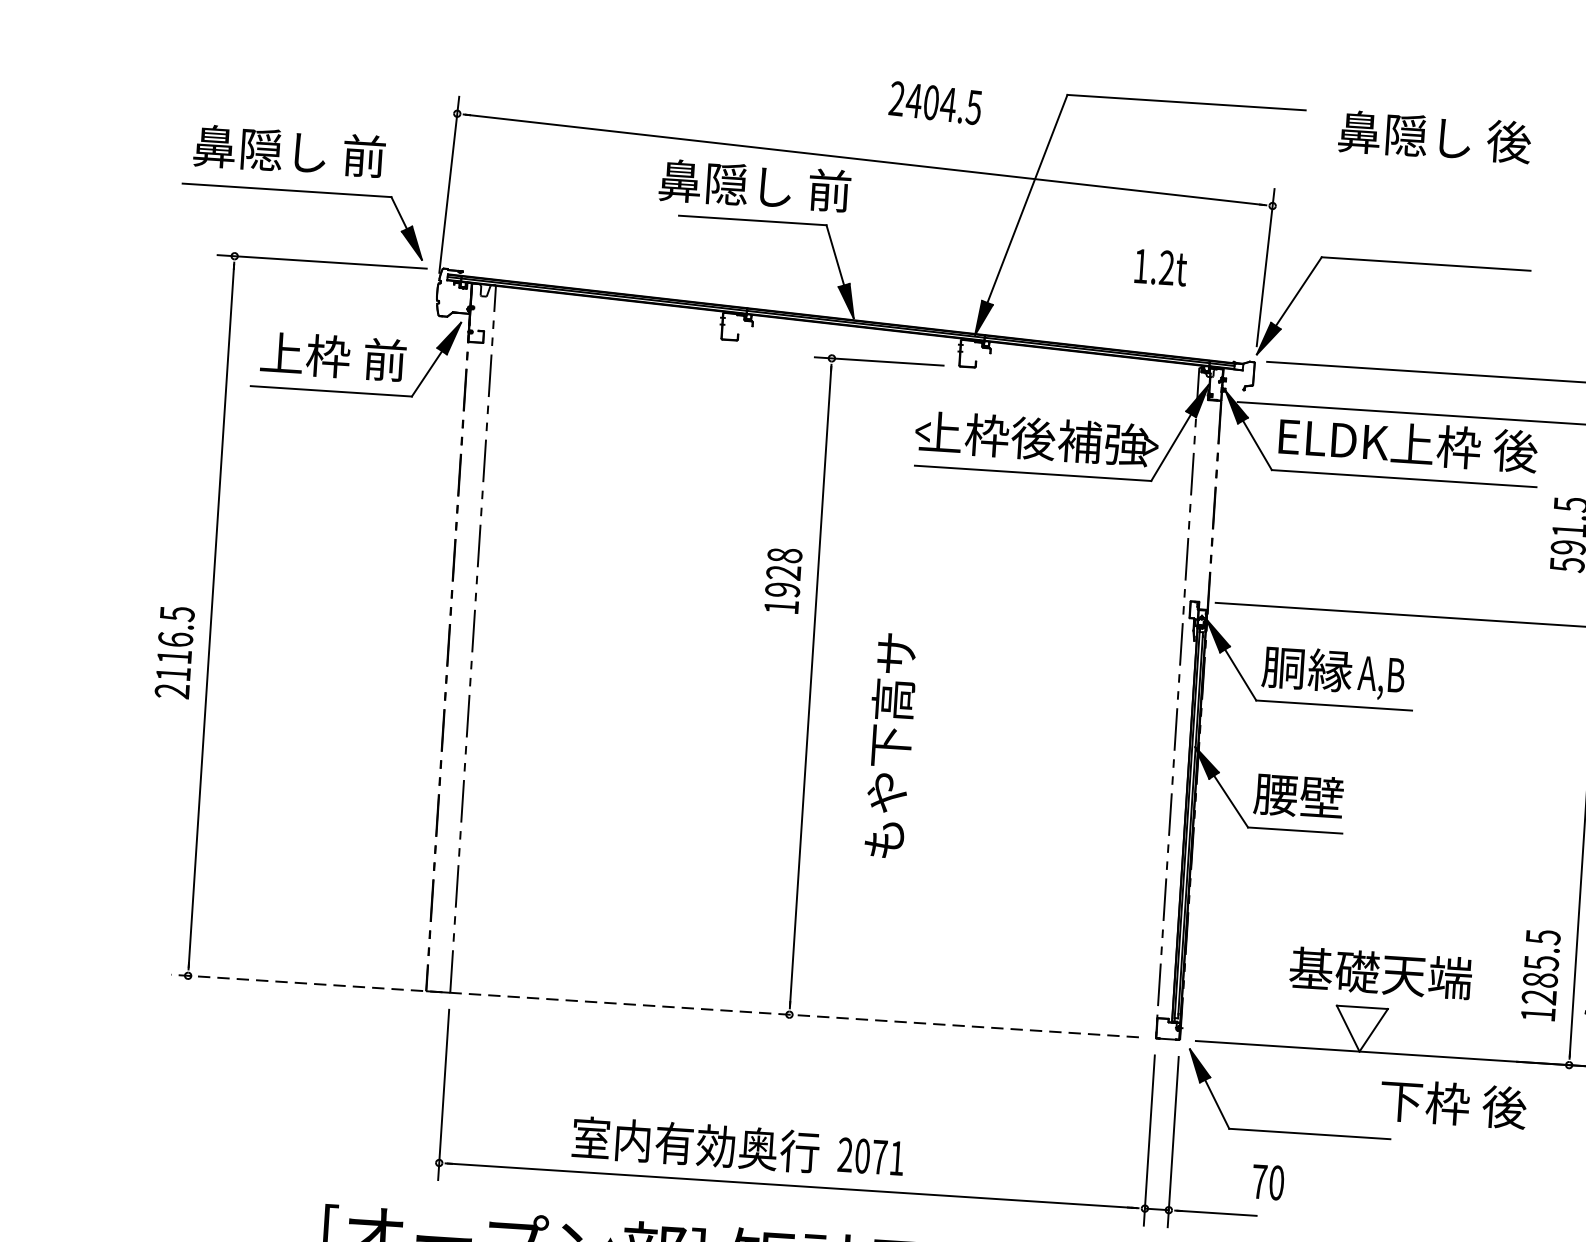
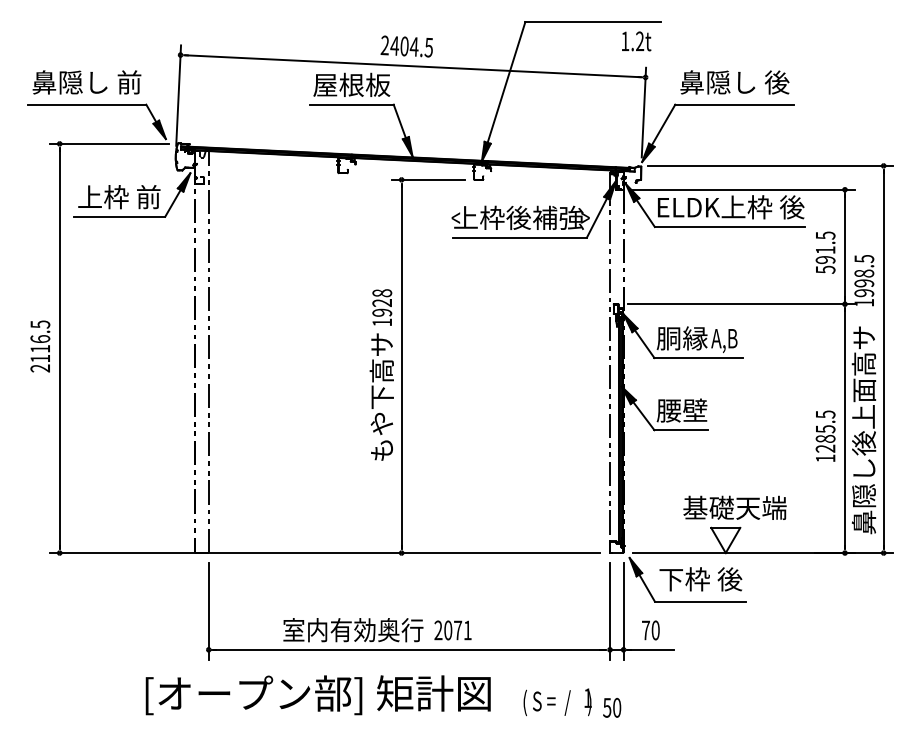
text: (934, 103) -> (406, 46), moved
text: (1434, 137) -> (734, 82), moved
text: (754, 184) -> (351, 84), 鼻隠し 前 -> 屋根板
text: (1160, 267) -> (636, 41), moved
text: (175, 652) -> (40, 346), moved
text: (889, 744) -> (381, 396), moved
text: (1540, 974) -> (825, 435), moved
line: (653, 1006) -> (324, 553), dashed -> solid
text: (1452, 1104) -> (700, 579), moved
text: (1267, 1182) -> (650, 630), moved

